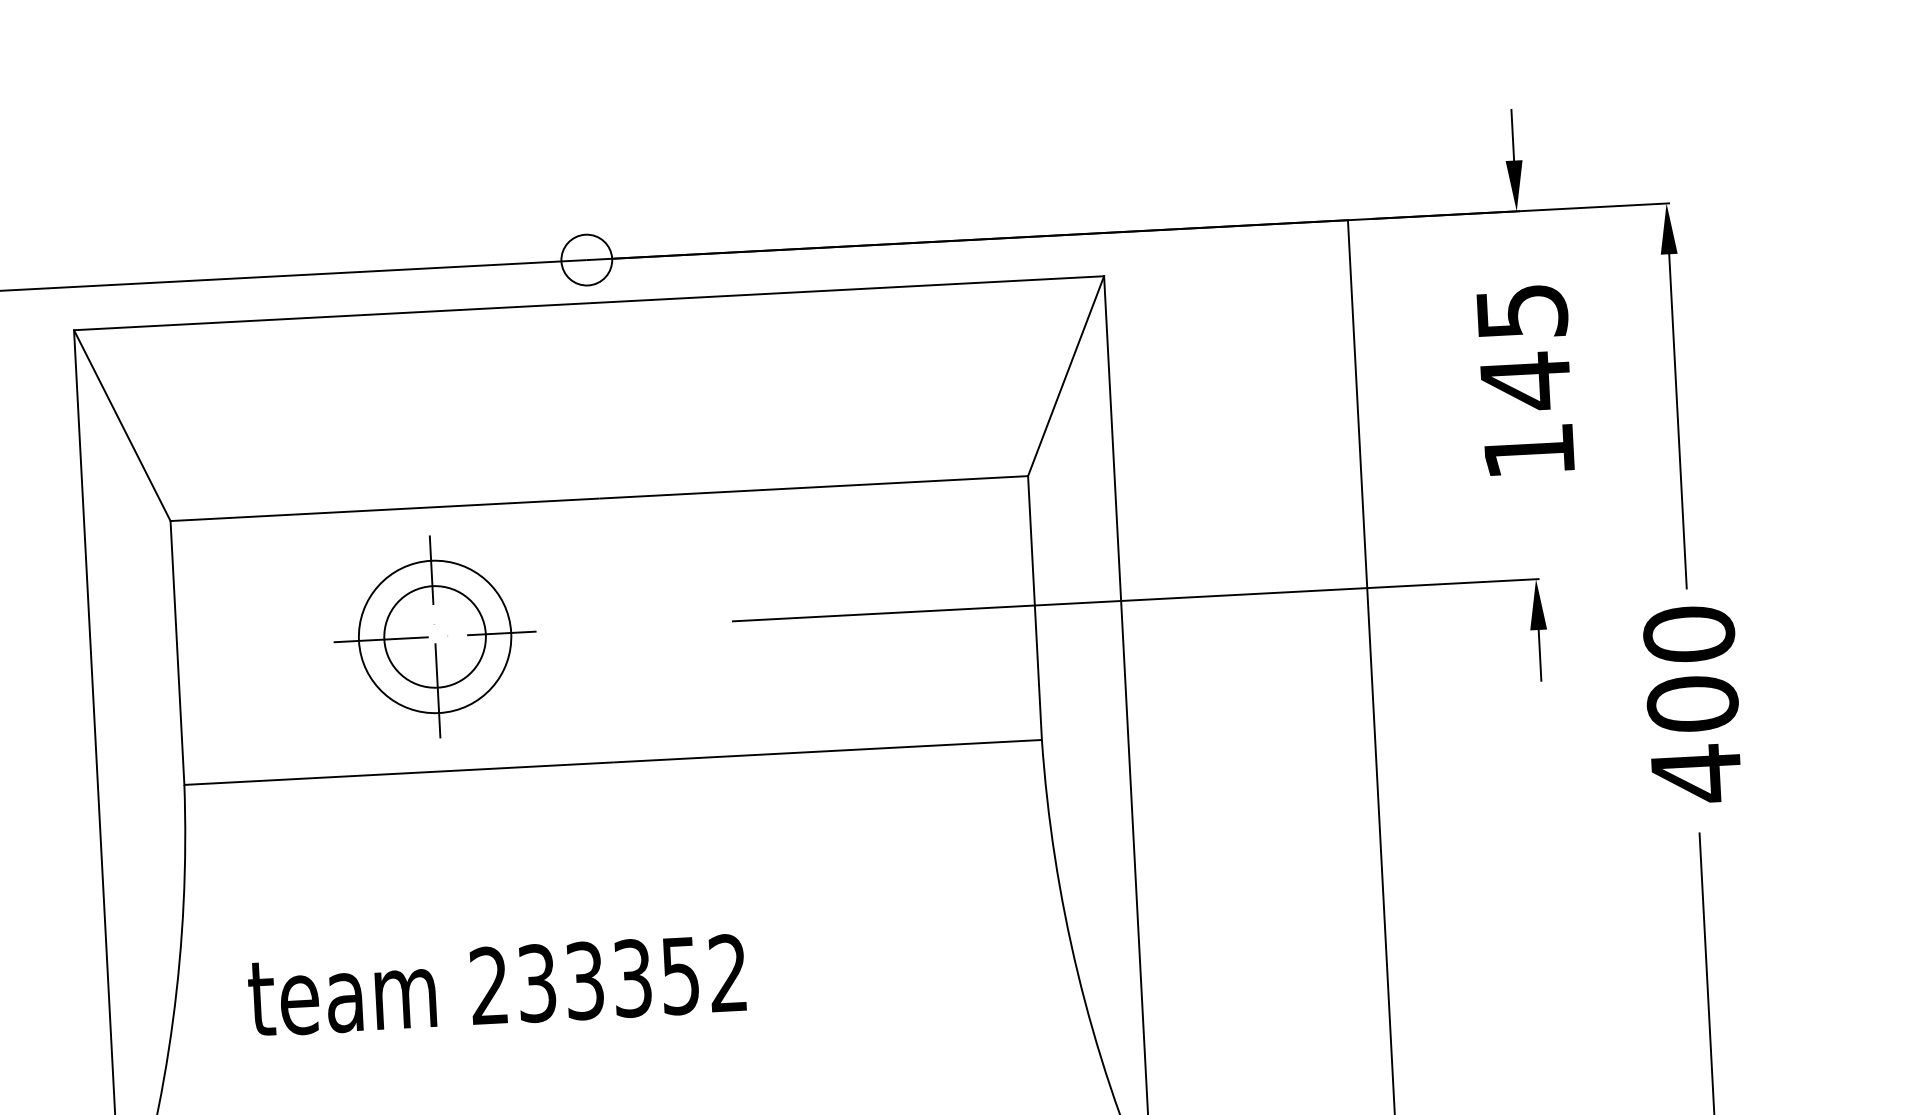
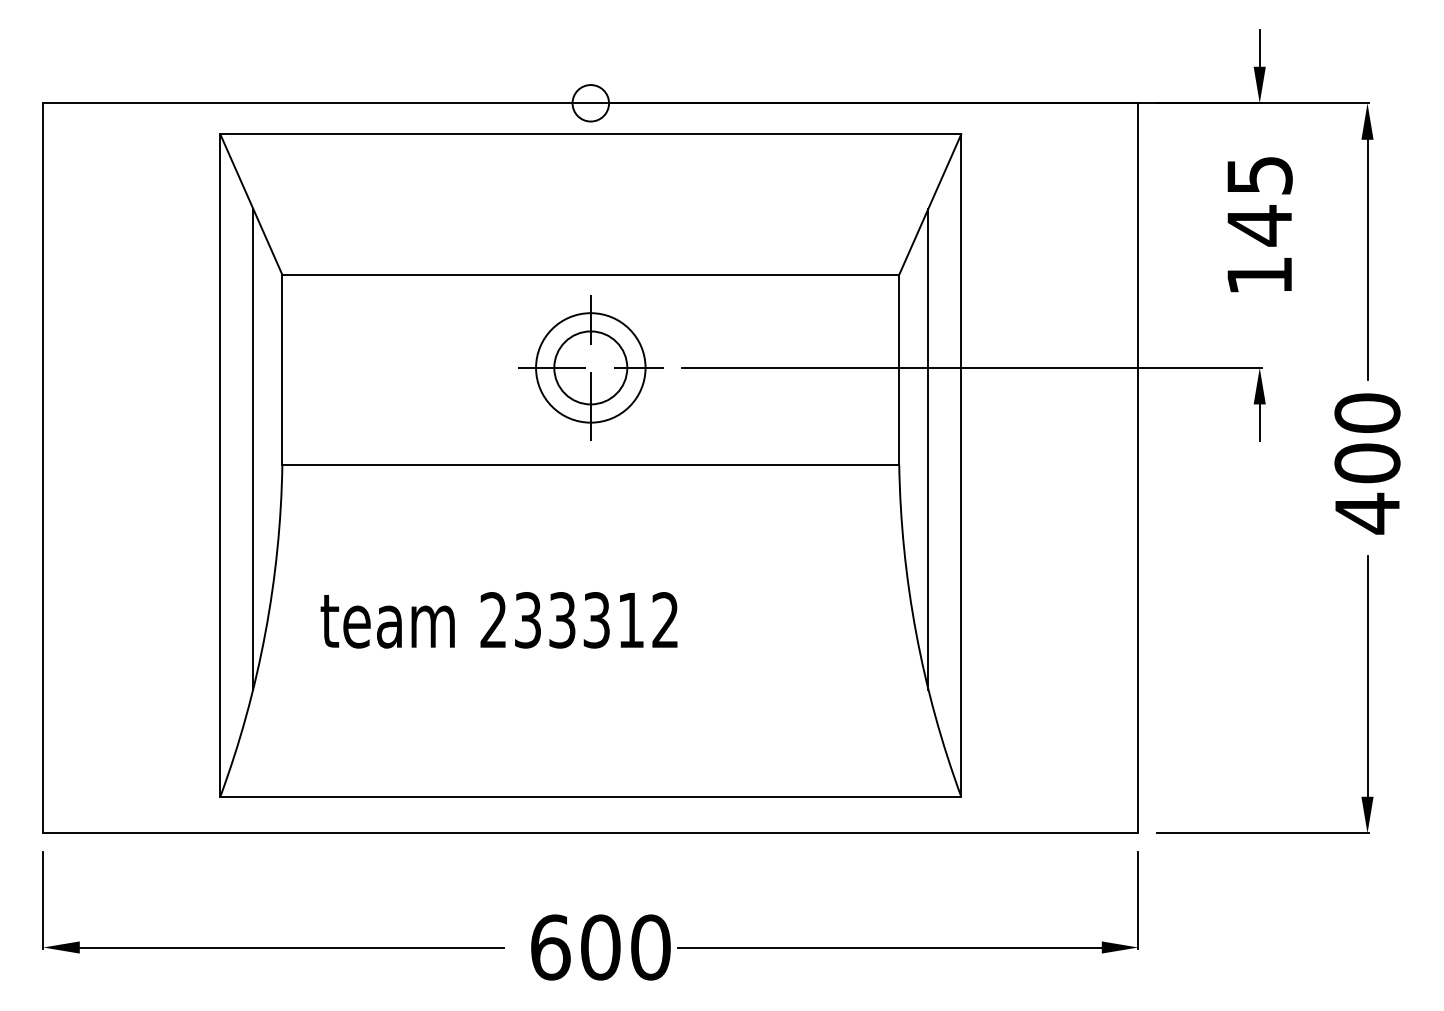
part: (434, 636) -> (590, 367), moved
line: (1081, 715) -> (928, 448), added
line: (143, 764) -> (253, 448), added
text: (679, 976) -> (630, 620), 233352 -> 233312

